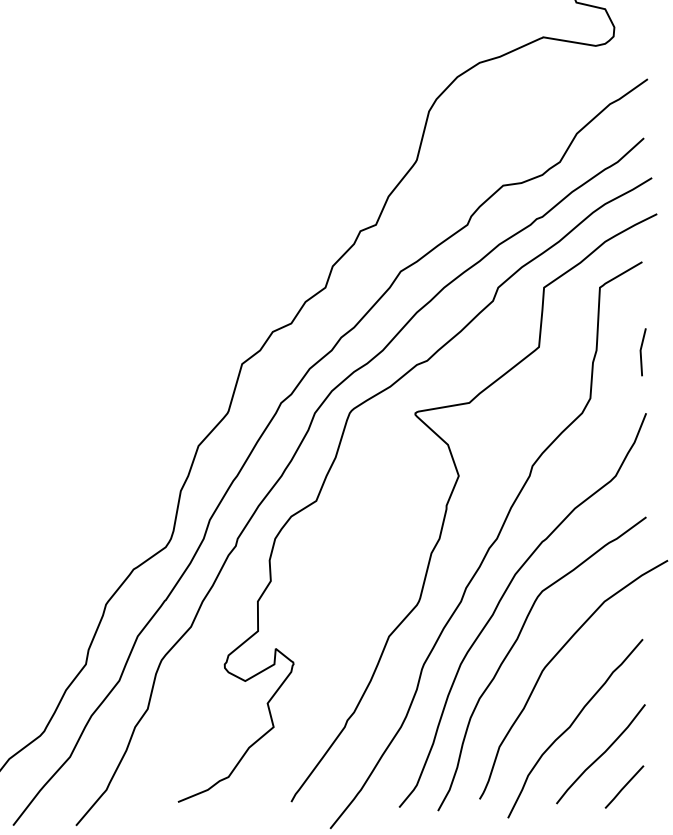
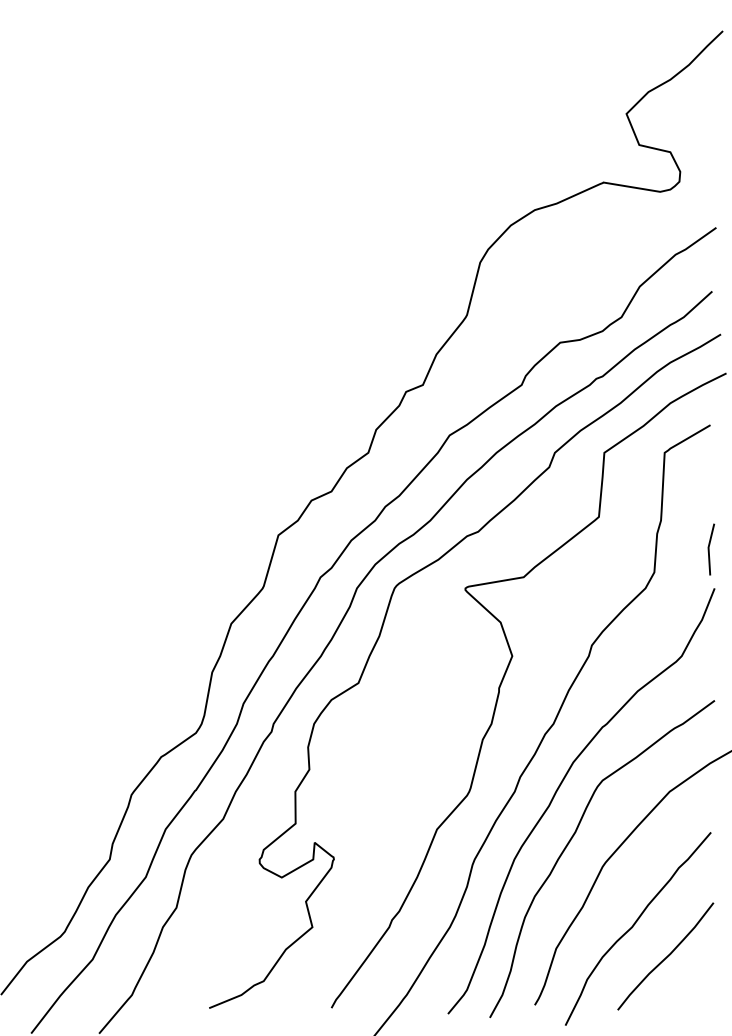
line: (641, 352) -> (709, 549), moved
line: (624, 786) -> (691, 991), removed

